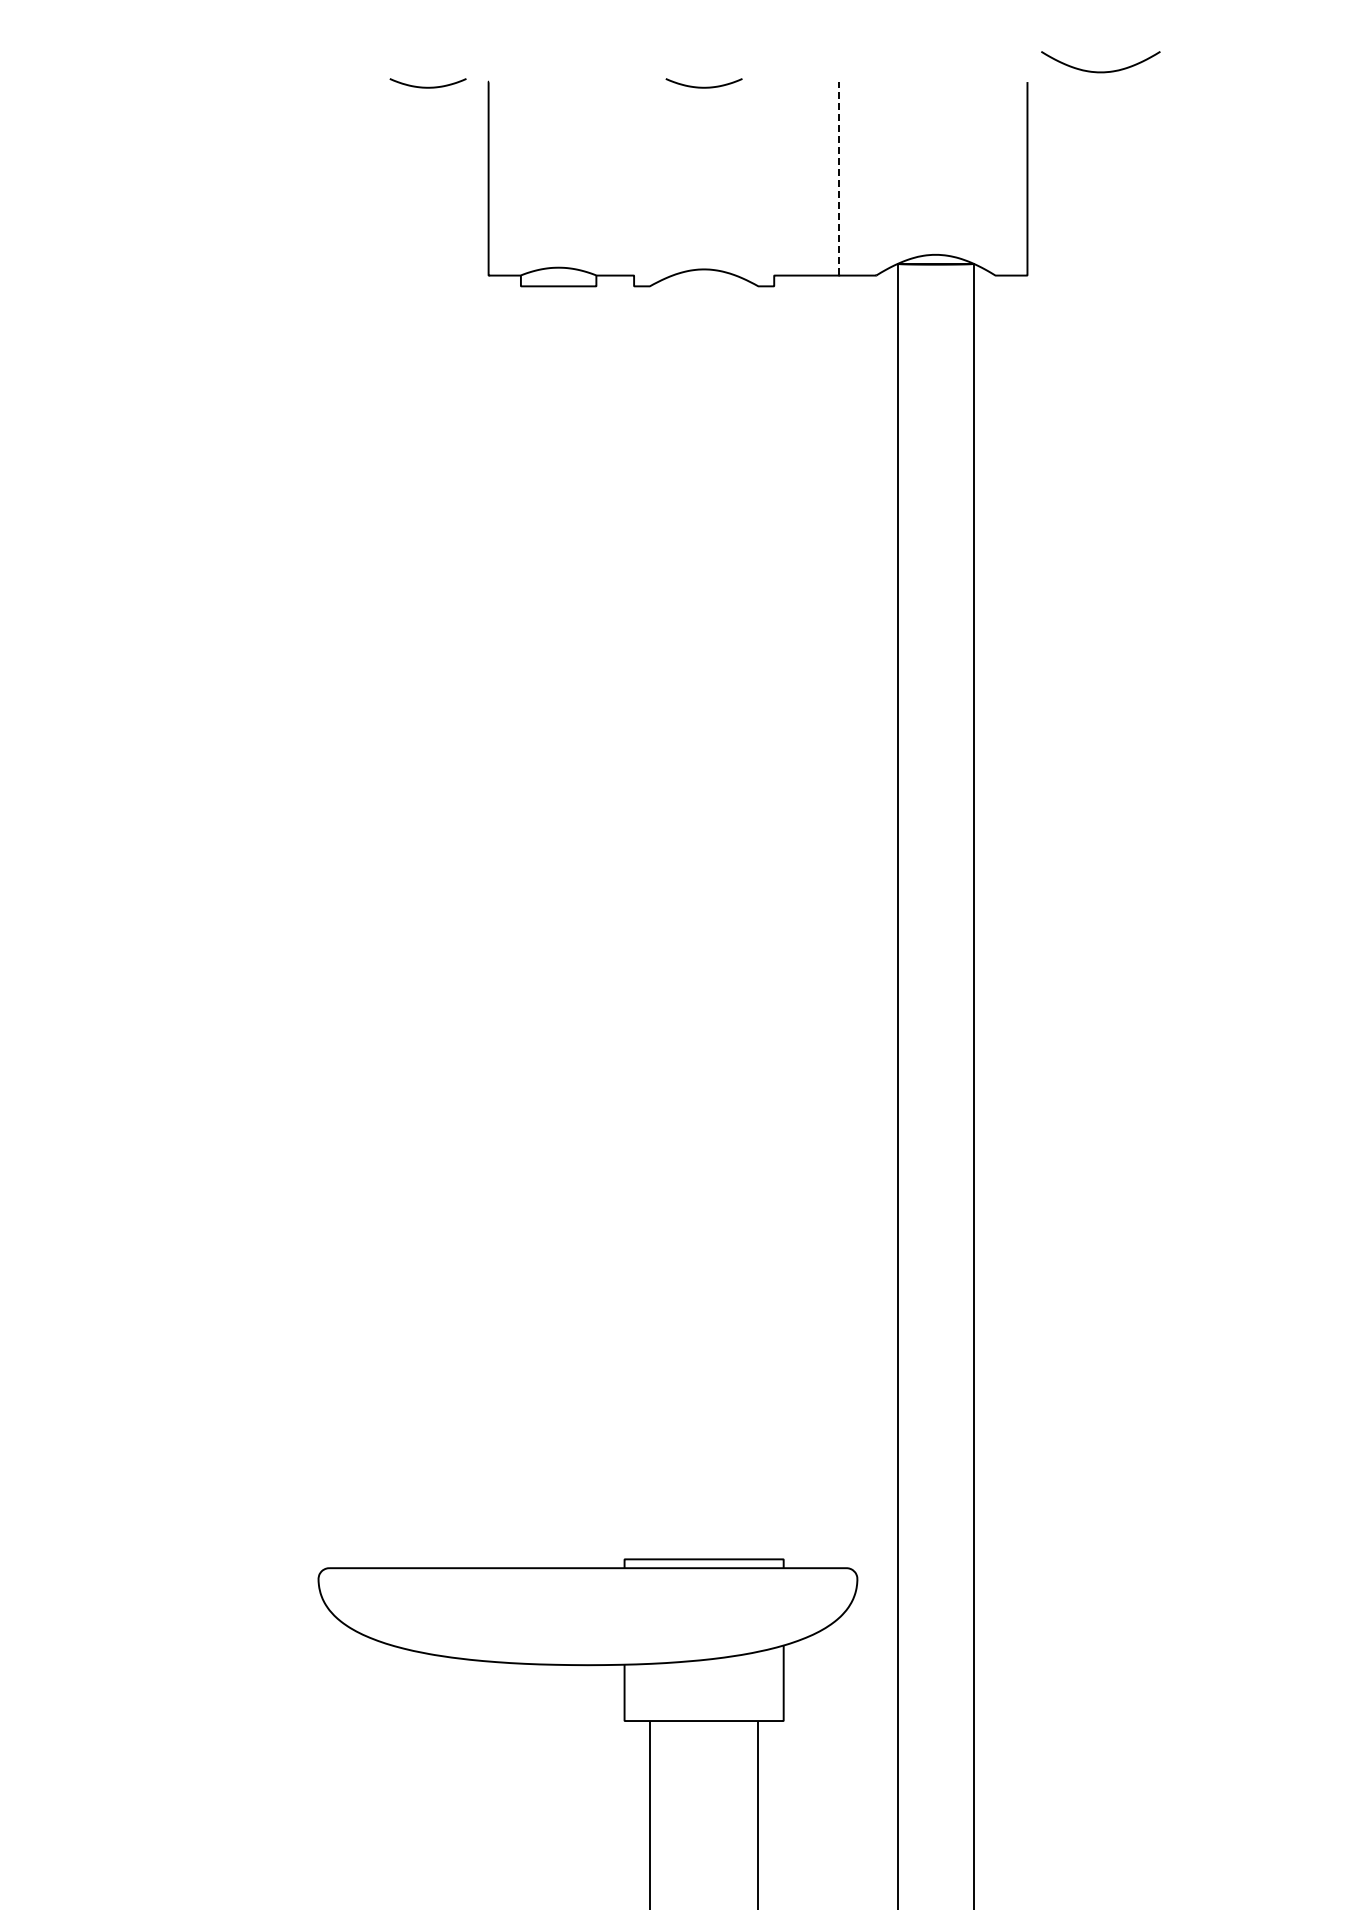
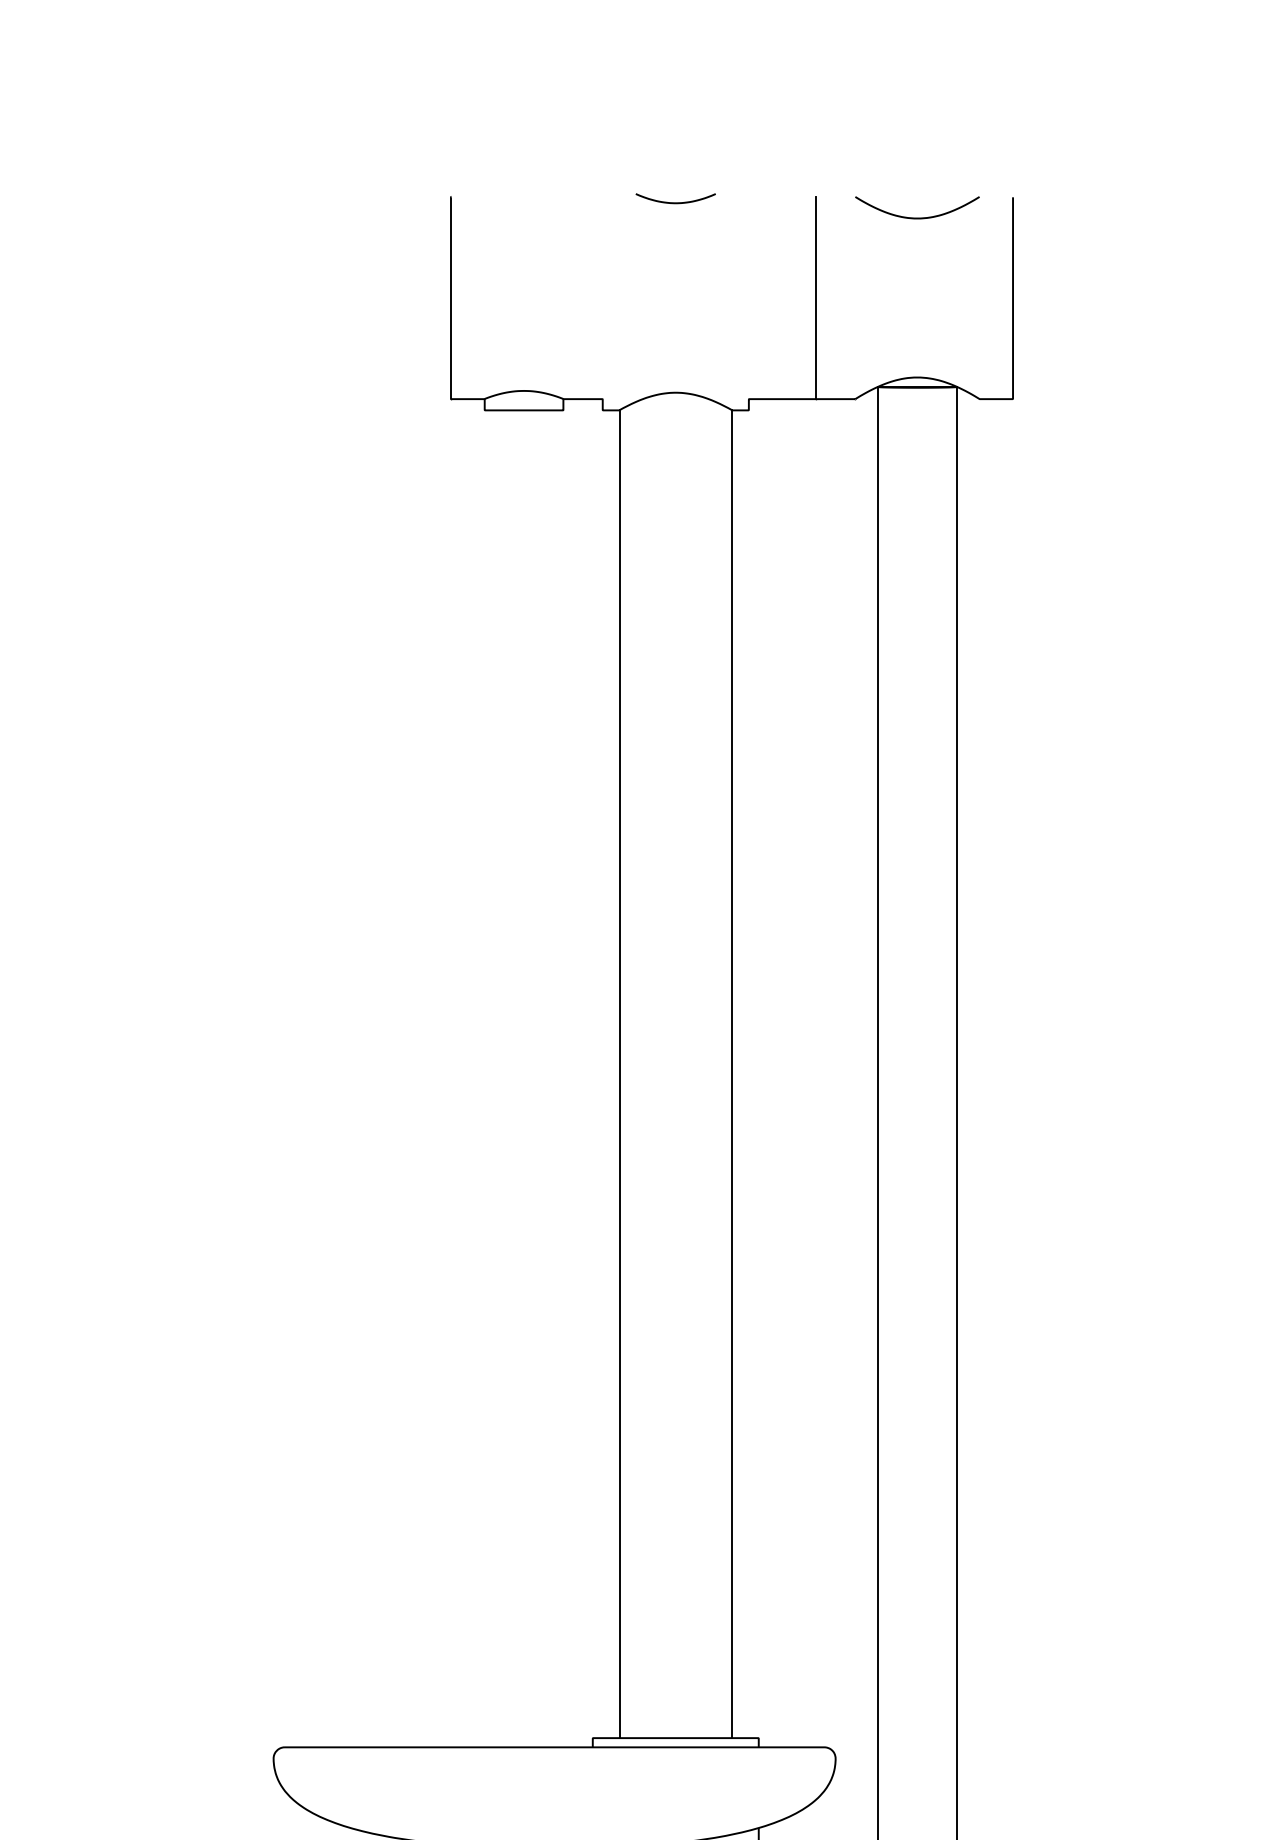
curve: (1100, 71) -> (917, 217), moved
curve: (427, 86) -> (387, 201), removed
line: (838, 178) -> (815, 297), dashed -> solid
line: (650, 922) -> (619, 1073), added
line: (758, 922) -> (732, 1073), added

